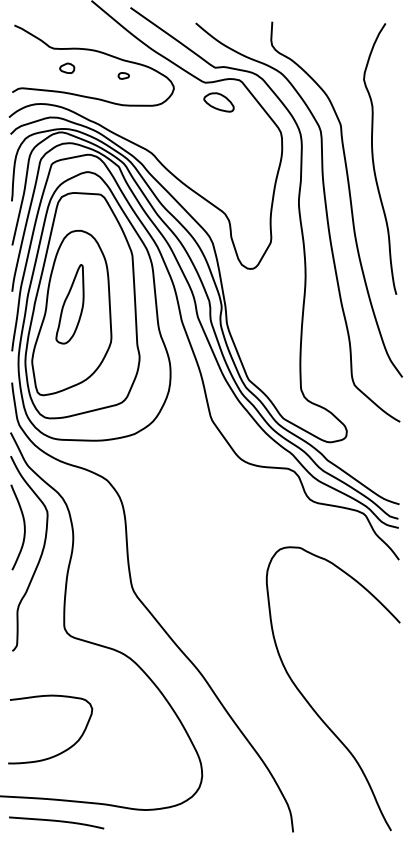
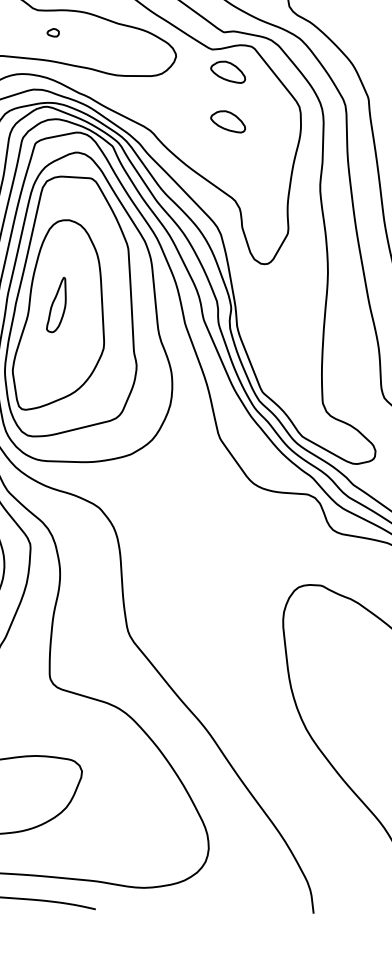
part: (67, 67) -> (53, 31), size x0.7
part: (123, 75) -> (118, 41), removed
part: (218, 145) -> (227, 121), added
part: (69, 304) -> (55, 305), size x0.6

